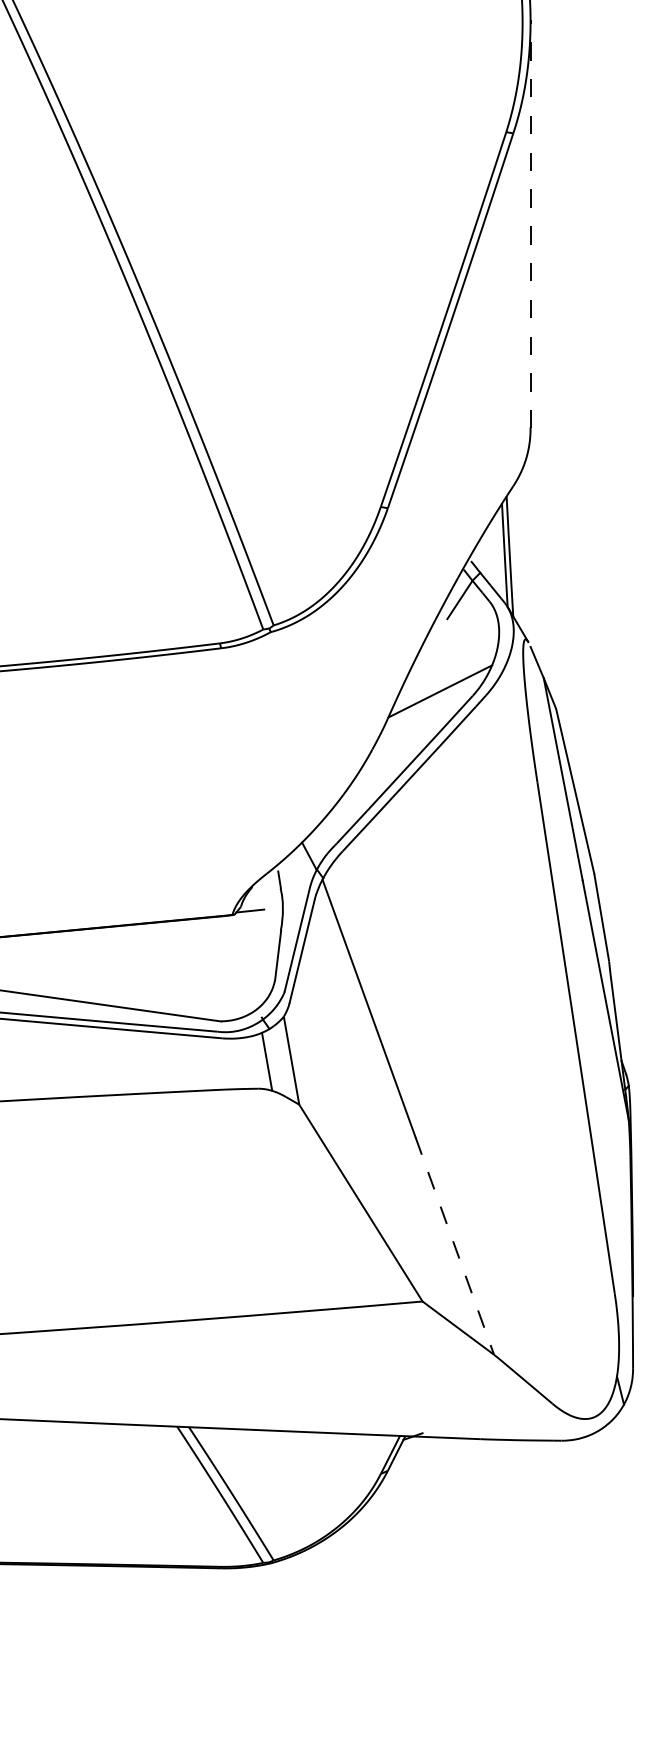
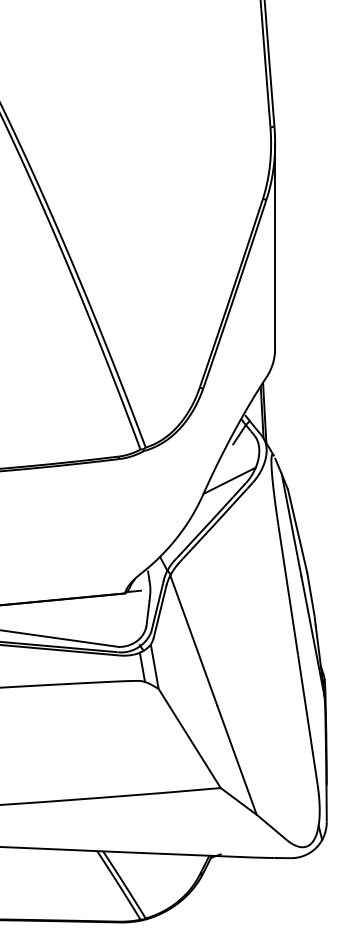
line: (531, 224) -> (275, 245), dashed -> solid
line: (455, 1246) -> (237, 760), dashed -> solid

